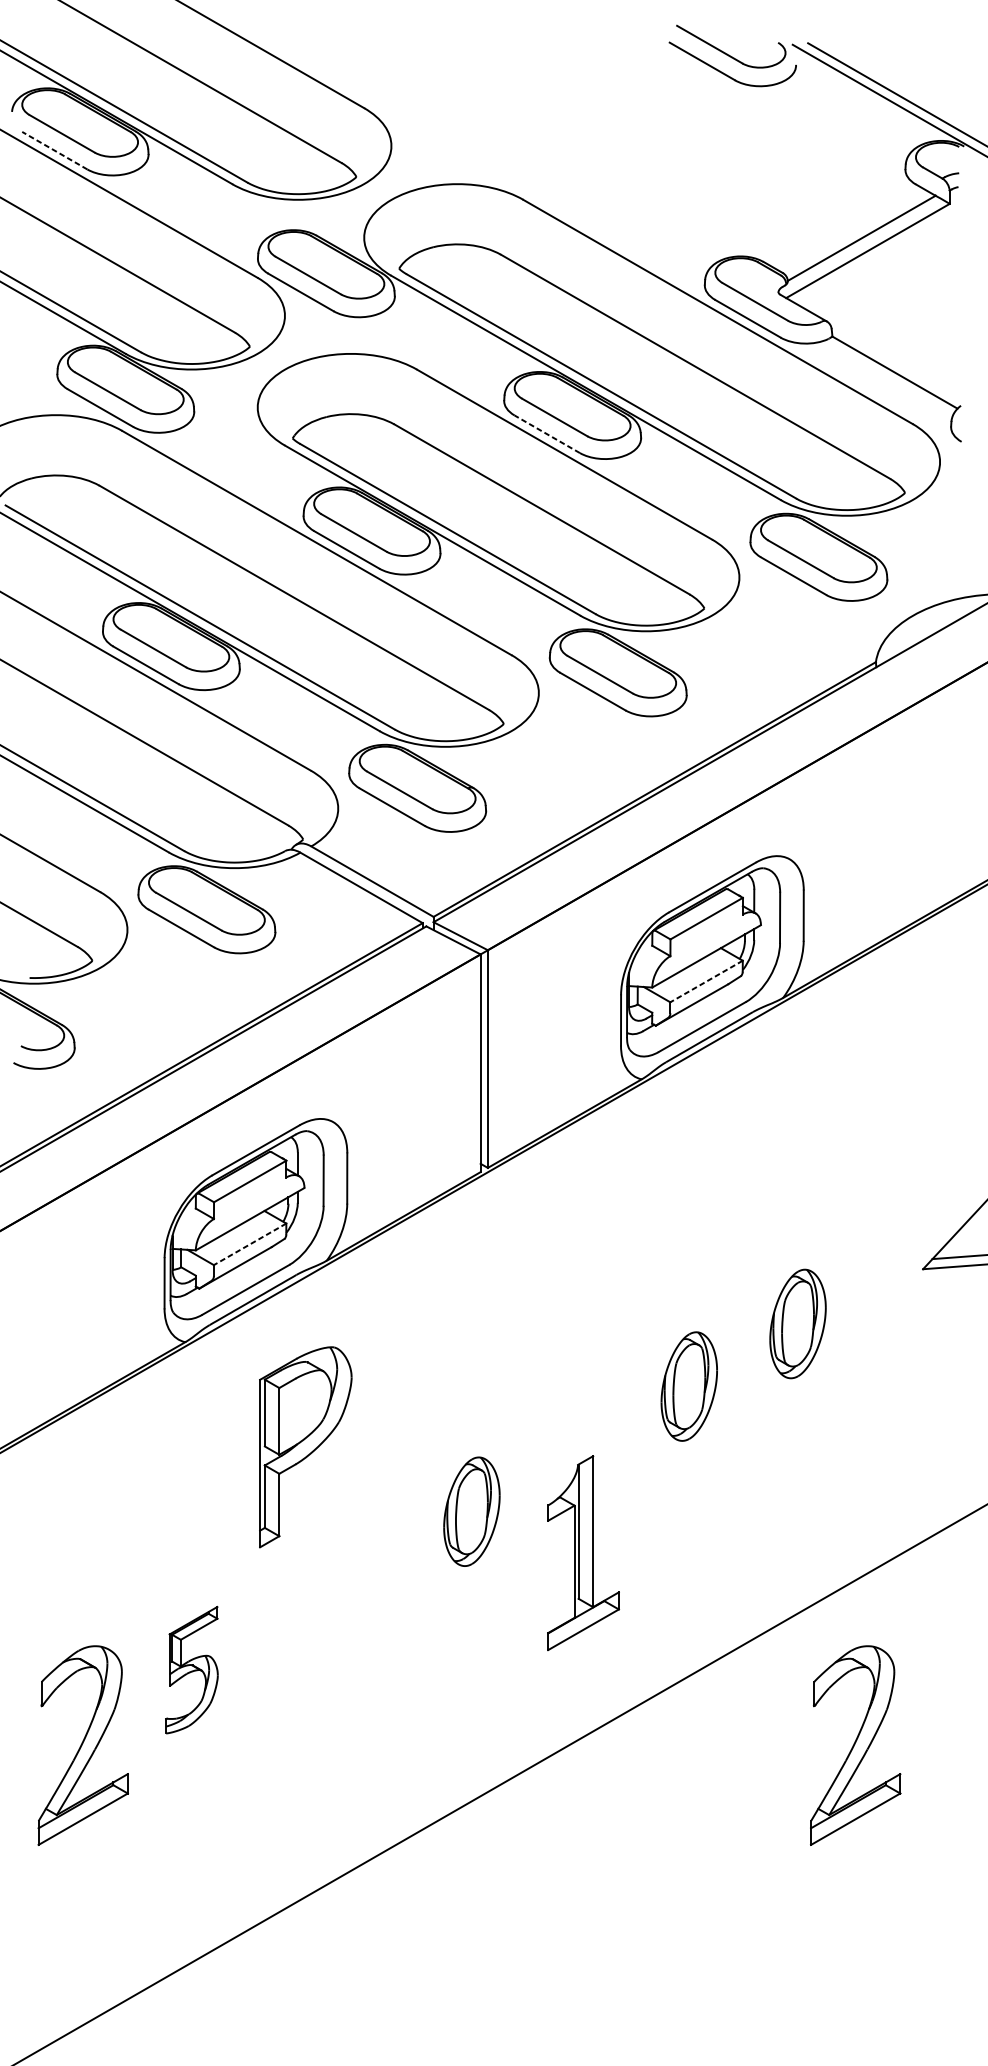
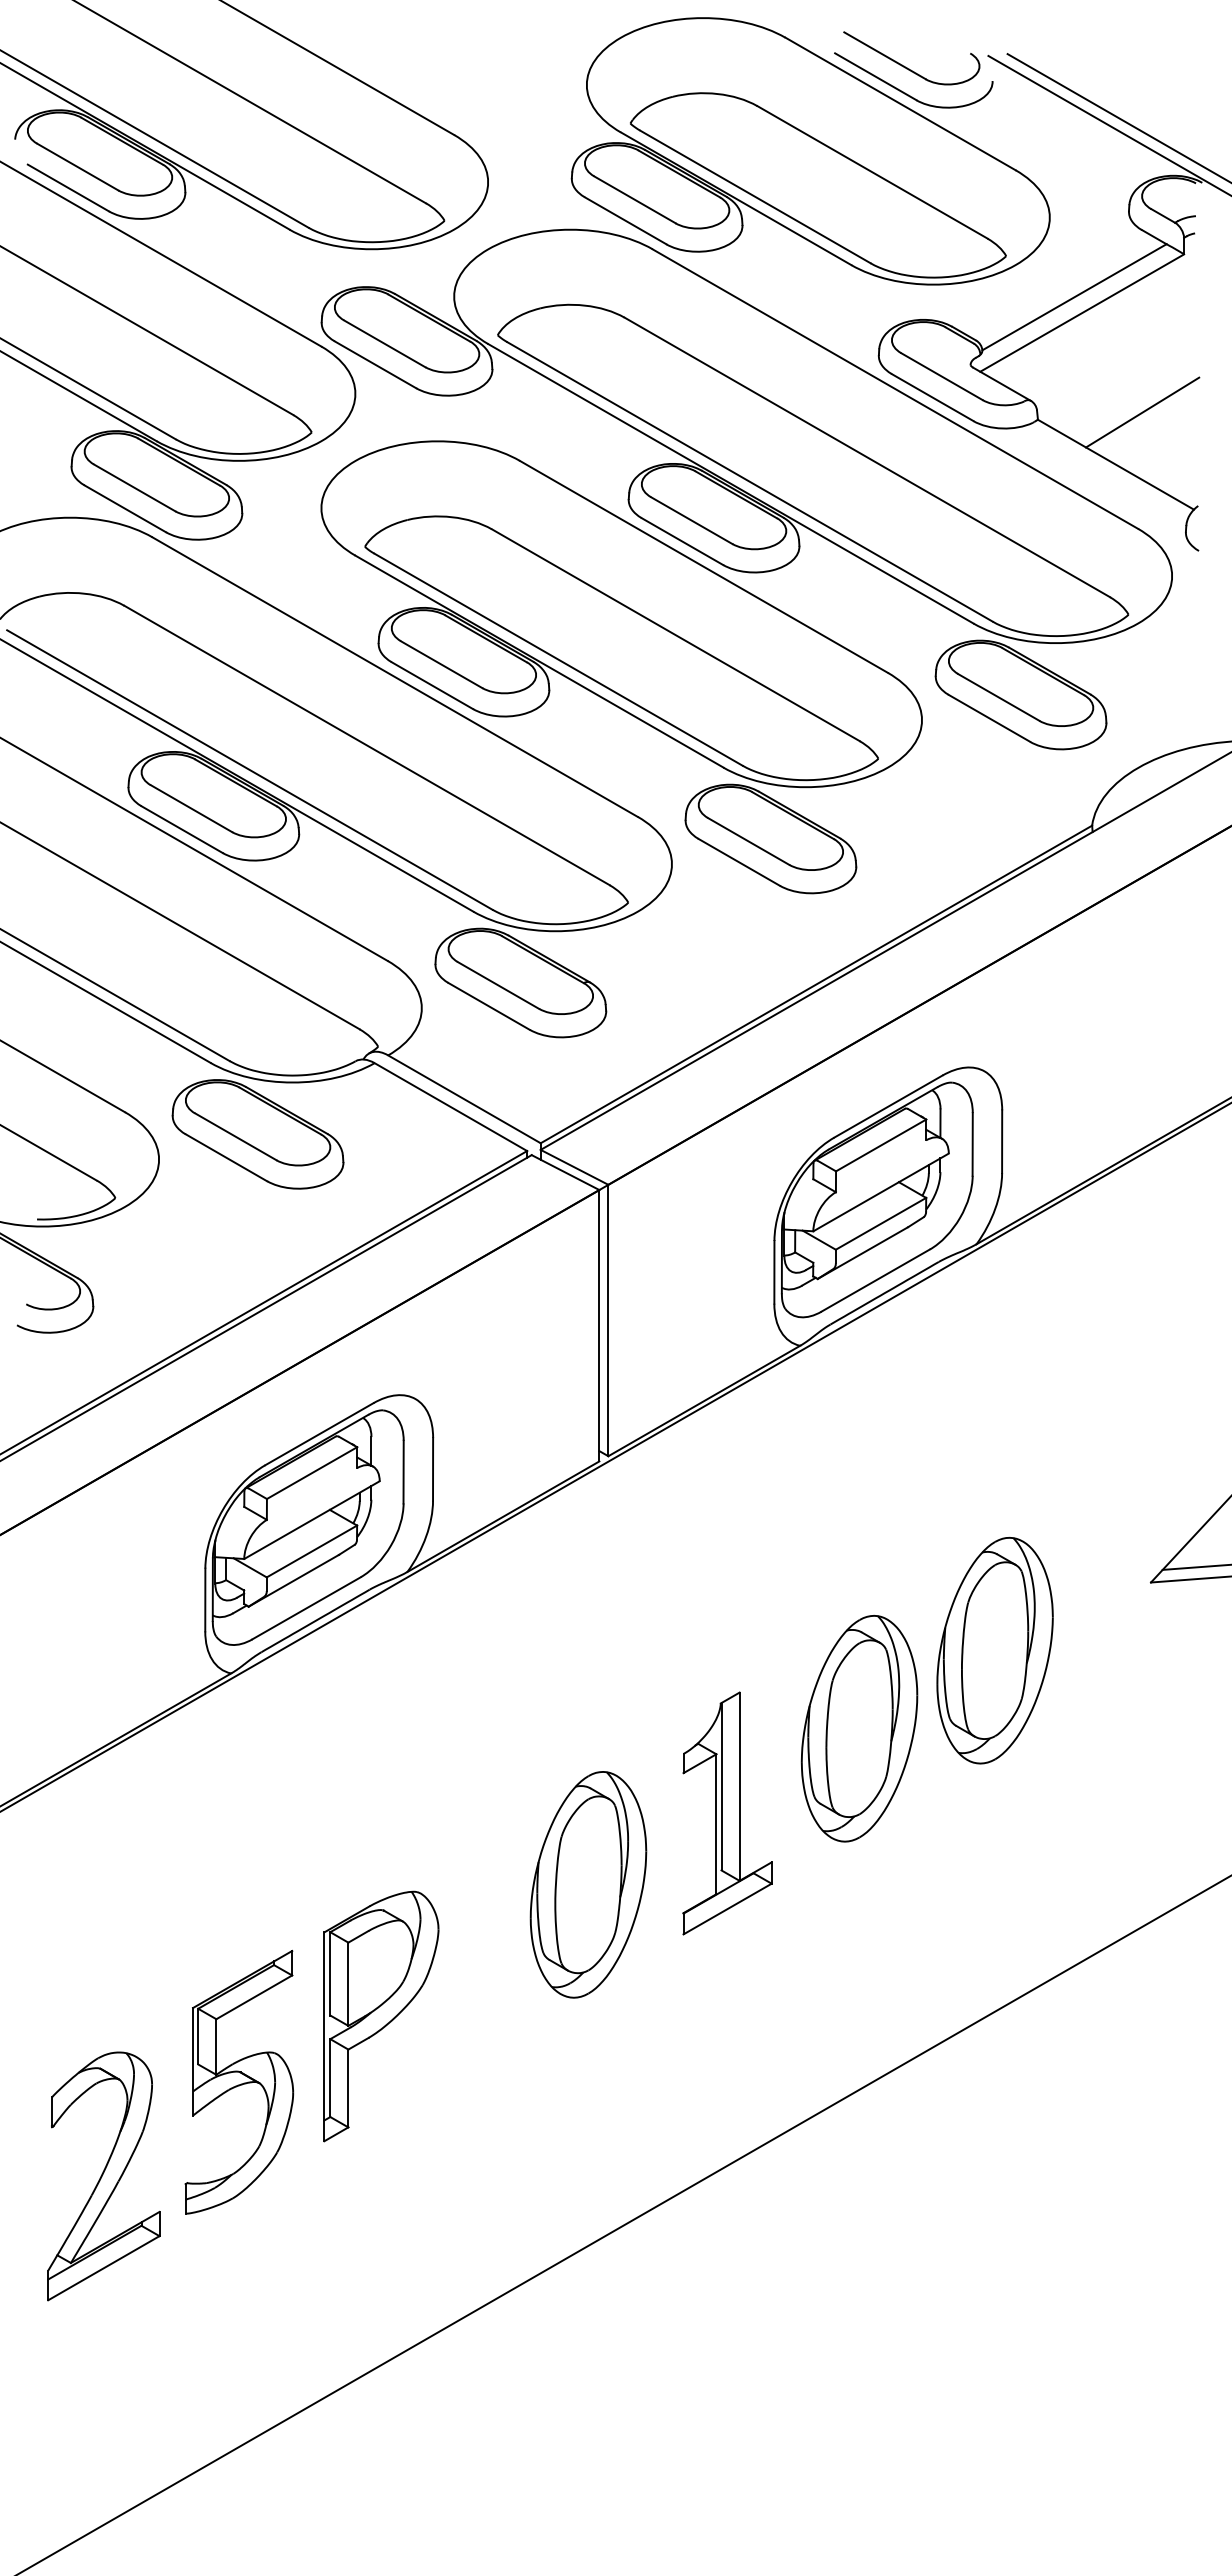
part: (650, 121) -> (810, 151), added
line: (54, 151) -> (68, 188), dashed -> solid
line: (916, 330) -> (1142, 412), added
line: (547, 434) -> (682, 541), dashed -> solid
line: (706, 982) -> (880, 1224), dashed -> solid
line: (249, 1244) -> (311, 1551), dashed -> solid
part: (797, 1323) -> (994, 1650), size x1.67
part: (689, 1386) -> (859, 1728), size x1.67
part: (305, 1447) -> (381, 2016), moved
part: (471, 1511) -> (588, 1884), size x1.67
part: (583, 1553) -> (727, 1813), moved
part: (192, 1670) -> (239, 2082), size x1.67
part: (855, 1745) -> (1066, 2176), removed

